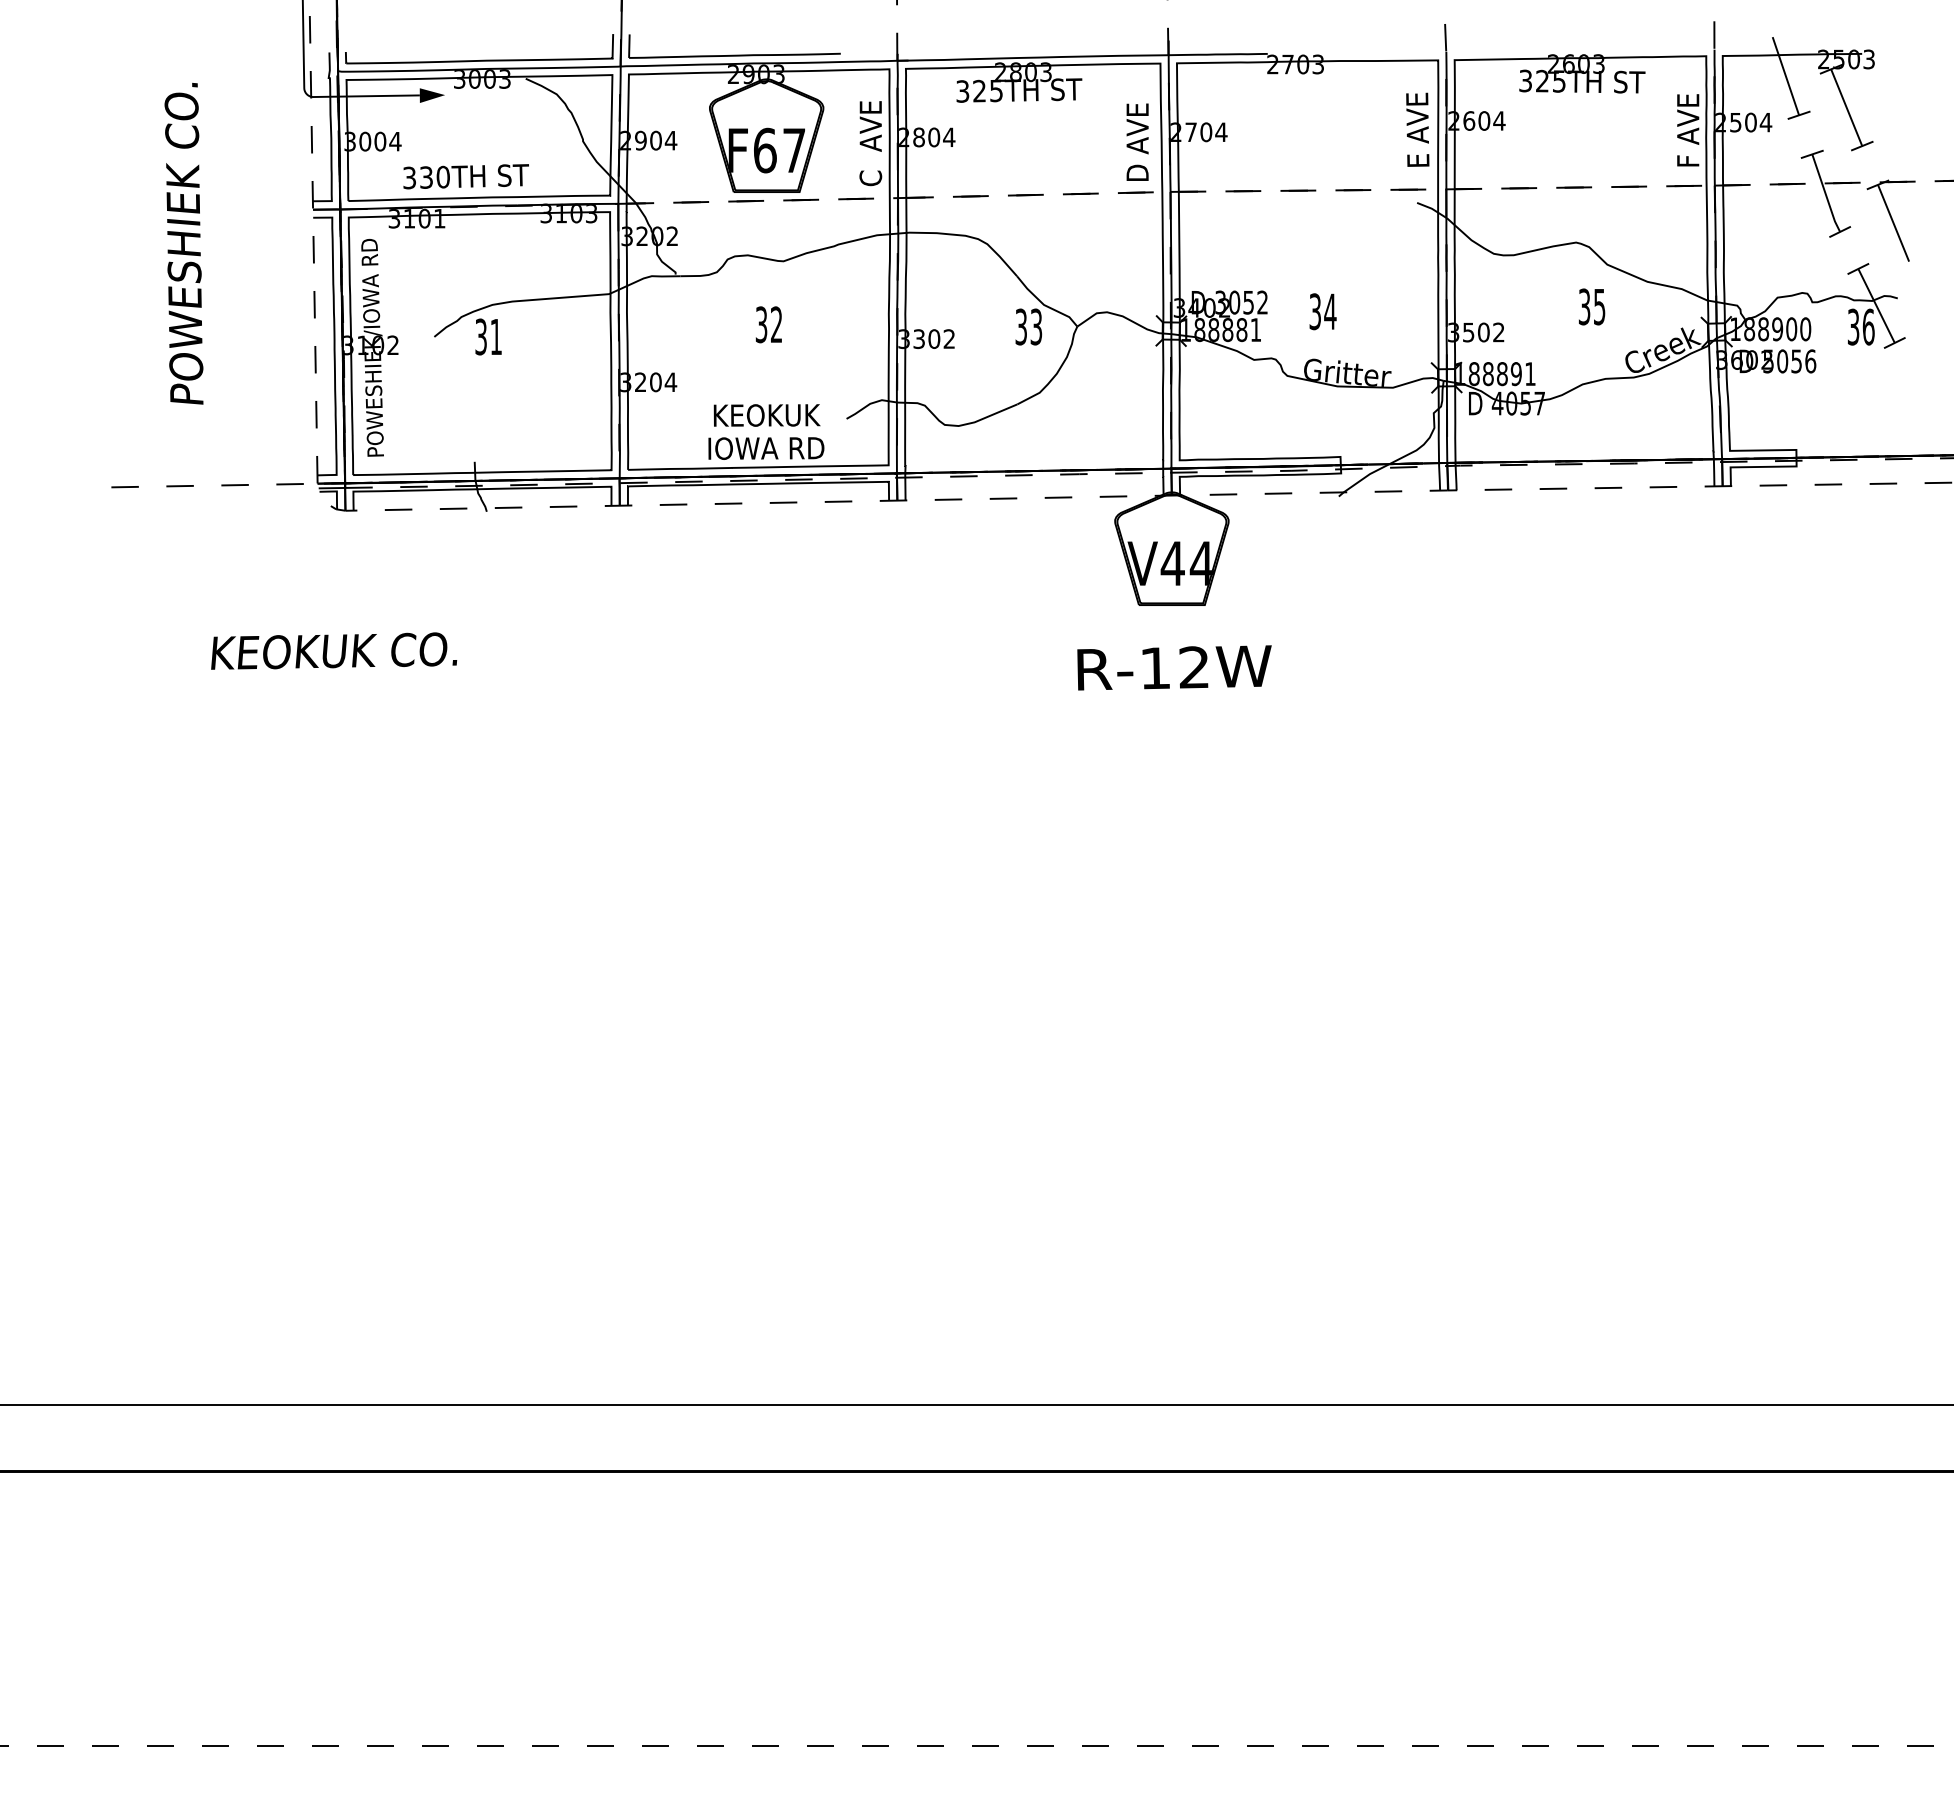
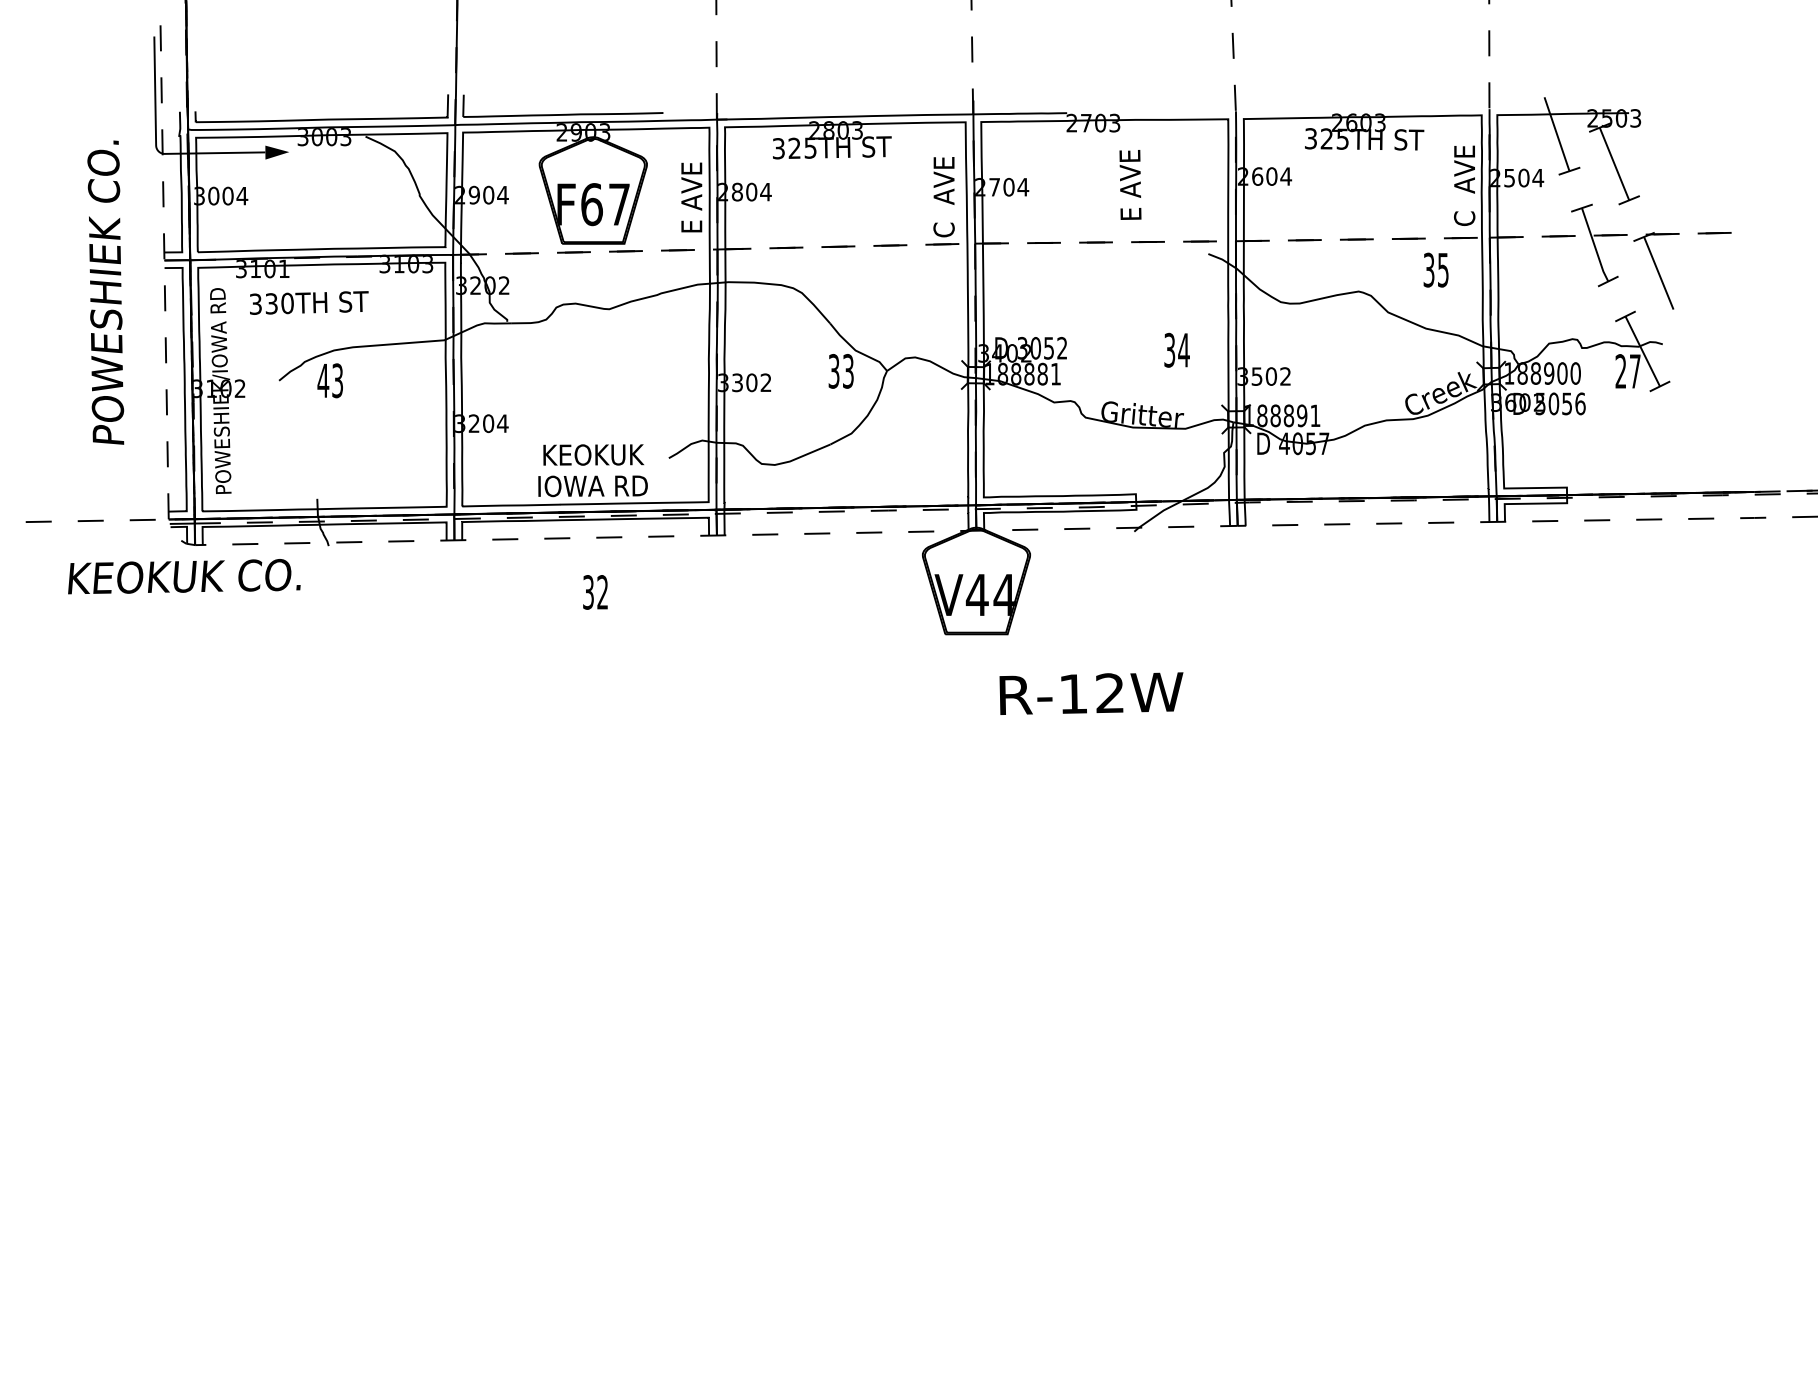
text: (1417, 129) -> (1130, 184), moved
text: (1687, 130) -> (1463, 185), F AVE -> C  AVE
text: (1137, 142) -> (943, 196), D AVE -> C  AVE
text: (870, 143) -> (691, 197), C  AVE -> E AVE
text: (465, 176) -> (308, 302), moved
text: (183, 243) -> (105, 292), moved
text: (1592, 306) -> (1436, 269), moved
text: (1322, 311) -> (1176, 350), moved
text: (768, 324) -> (595, 592), moved
text: (1860, 326) -> (1627, 370), 36 -> 27
text: (487, 336) -> (329, 380), 31 -> 43
text: (334, 650) -> (184, 576), moved
text: (1174, 667) -> (1091, 693), moved

